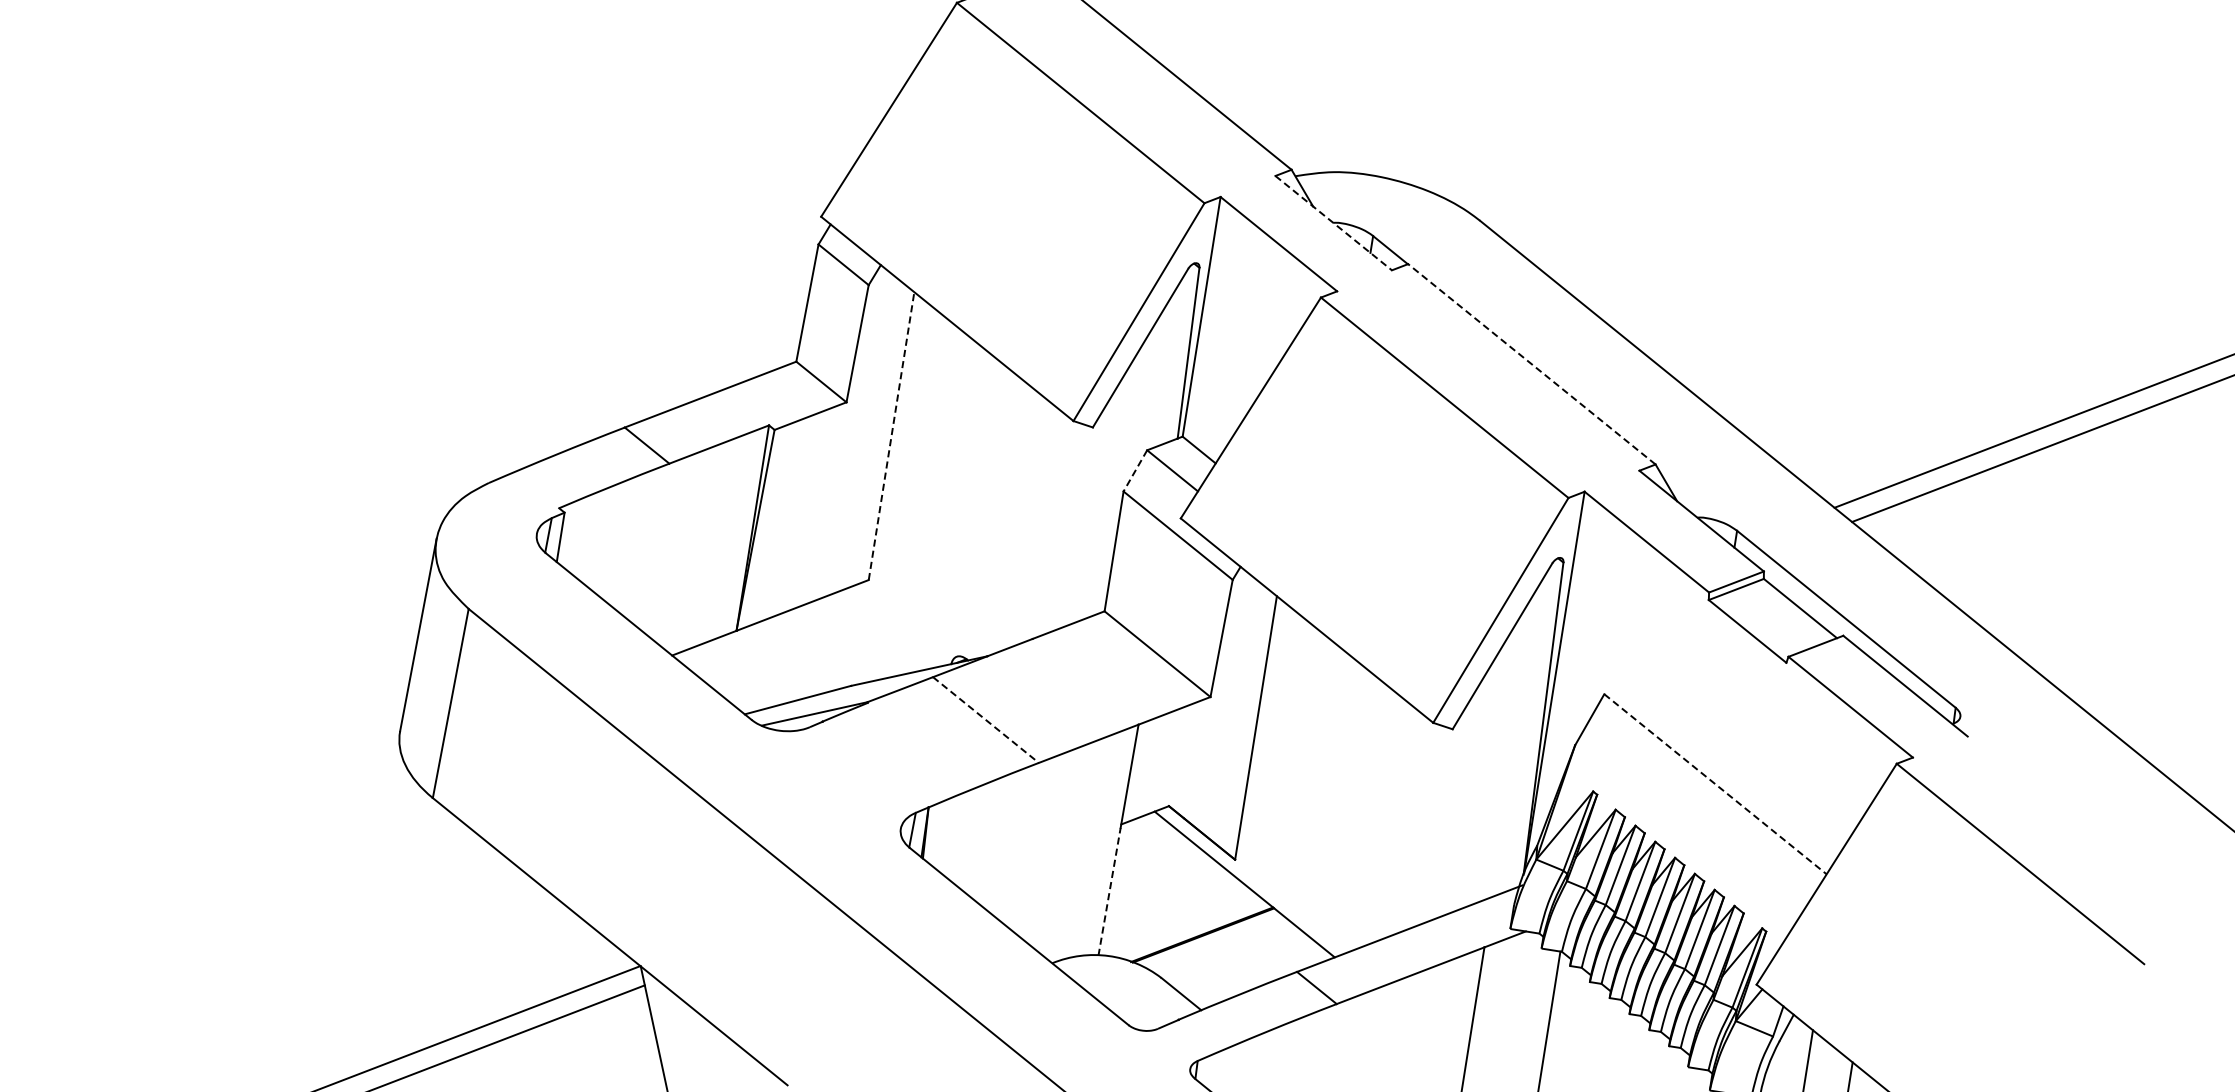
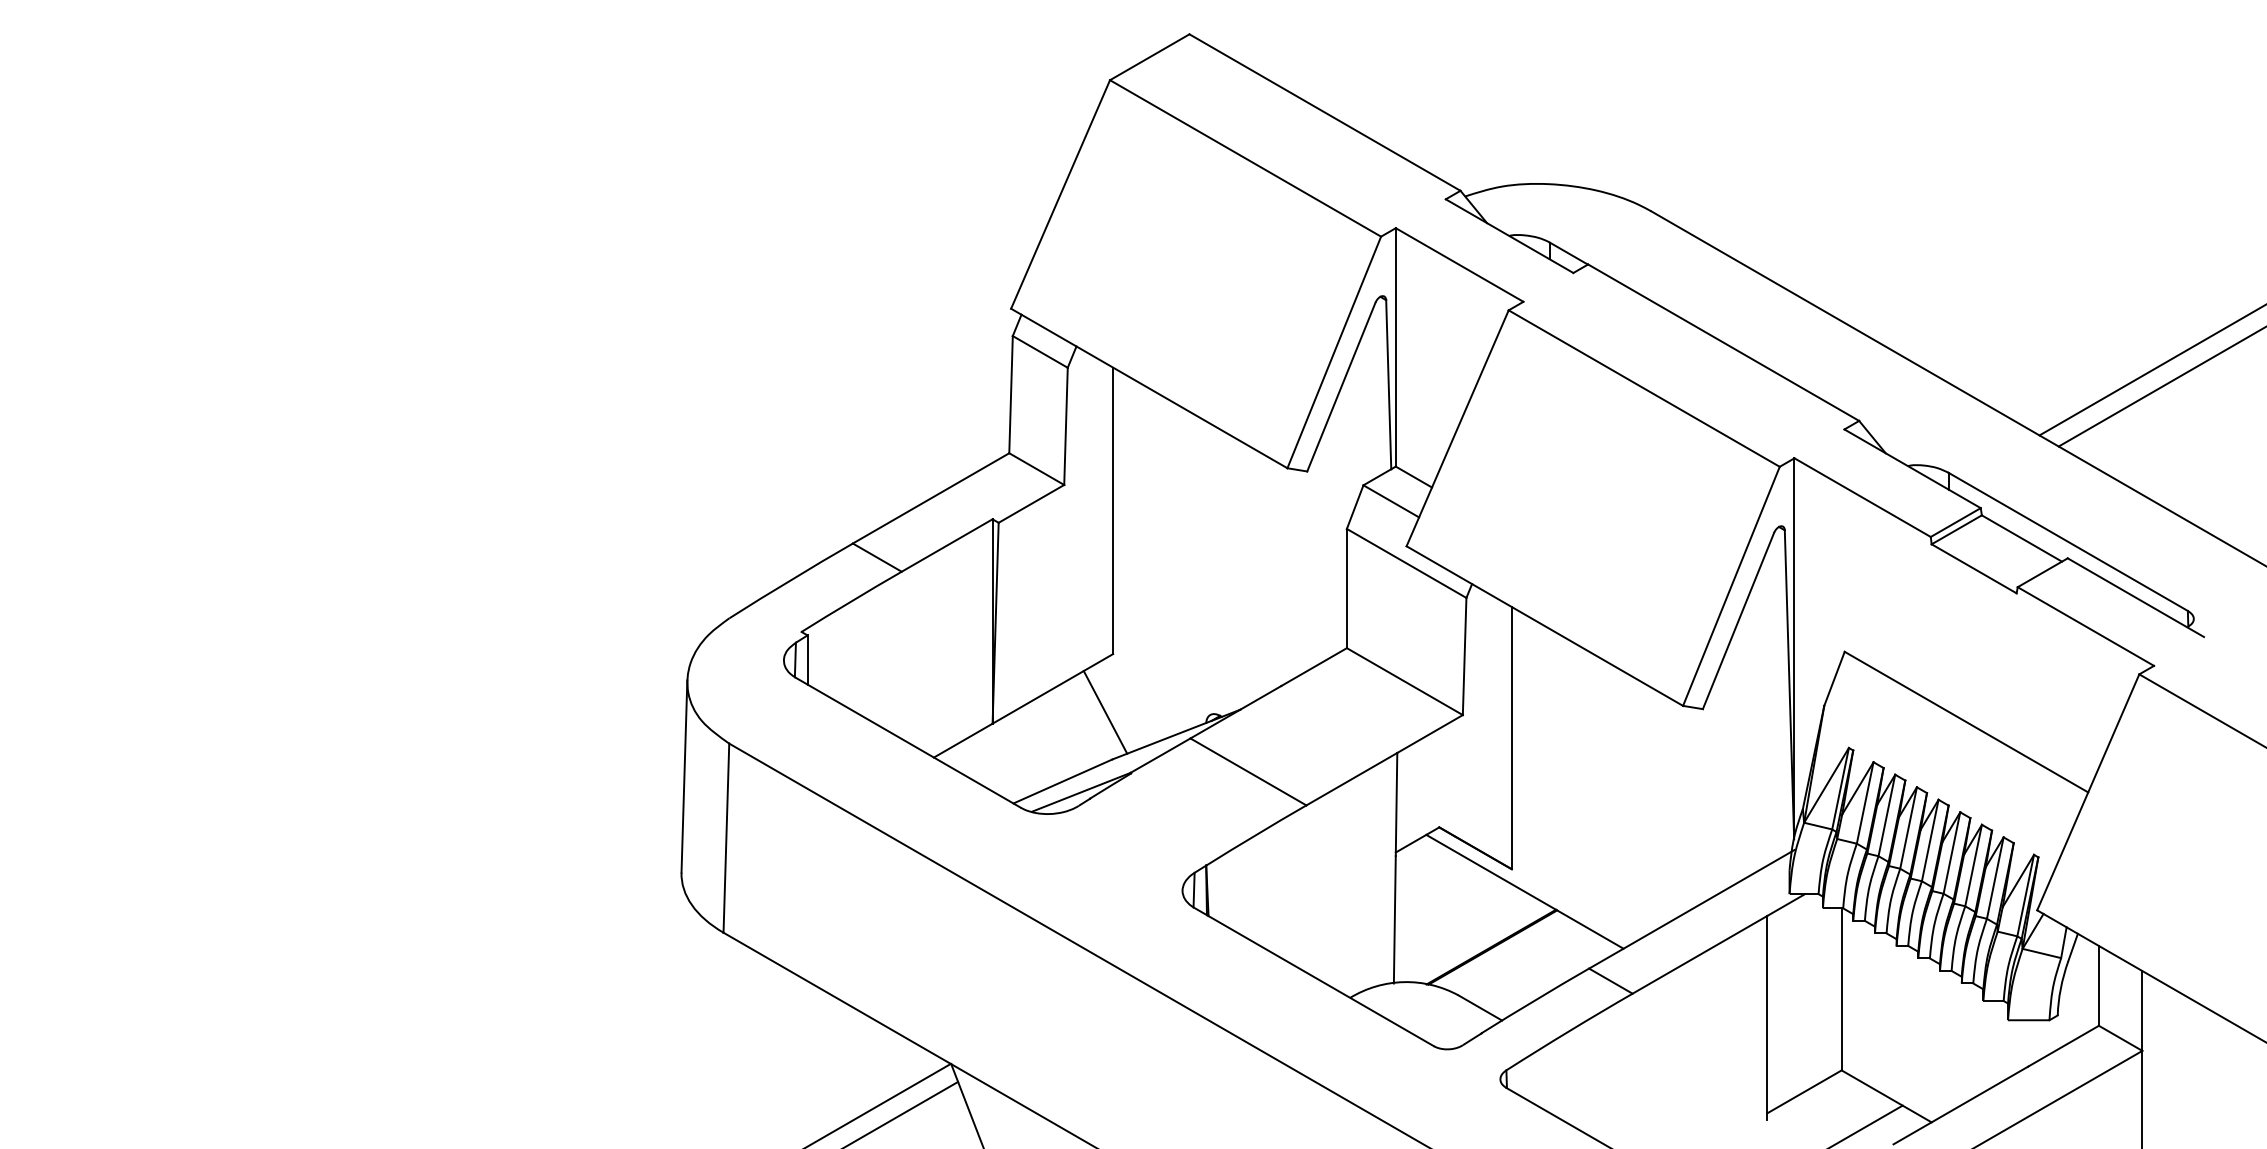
line: (1333, 223) -> (1509, 236), dashed -> solid
line: (1531, 364) -> (1723, 342), dashed -> solid
line: (891, 435) -> (1113, 510), dashed -> solid
line: (1135, 471) -> (1355, 507), dashed -> solid
line: (851, 637) -> (1105, 712), added
line: (986, 719) -> (1248, 771), dashed -> solid
line: (1715, 784) -> (1966, 722), dashed -> solid
line: (1109, 891) -> (1394, 919), dashed -> solid

